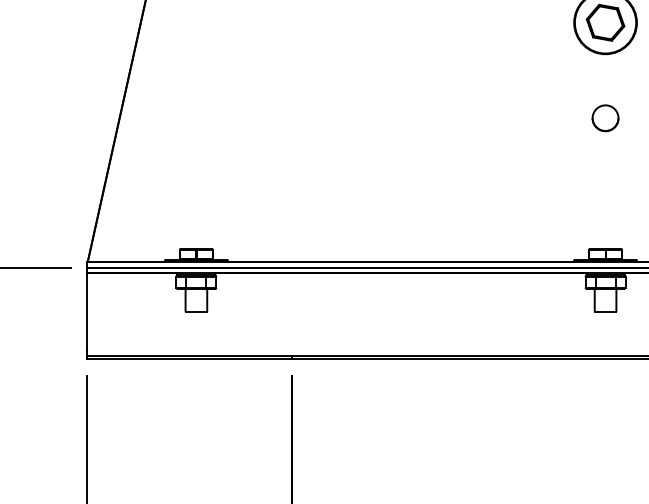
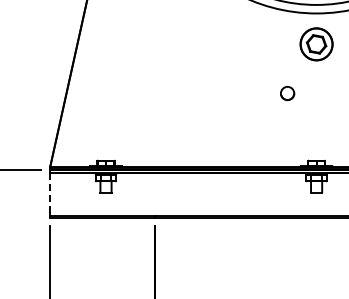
circle: (605, 118) -> (287, 93), moved
line: (86, 310) -> (49, 192), solid -> dashed

